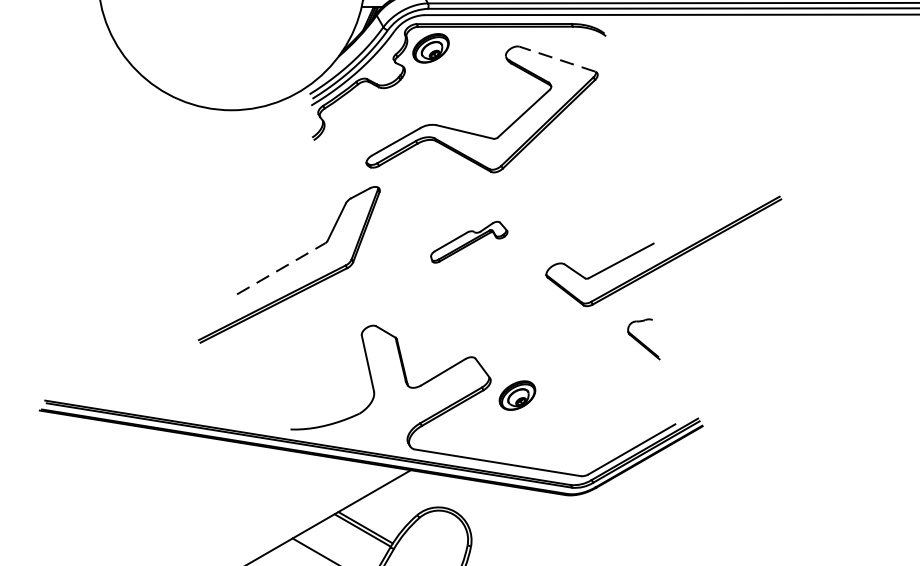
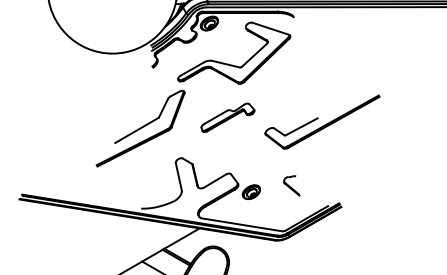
line: (556, 58) -> (270, 28), dashed -> solid
part: (468, 241) -> (227, 117), size x1.43
line: (280, 268) -> (136, 130), dashed -> solid
part: (643, 338) -> (291, 185), moved

